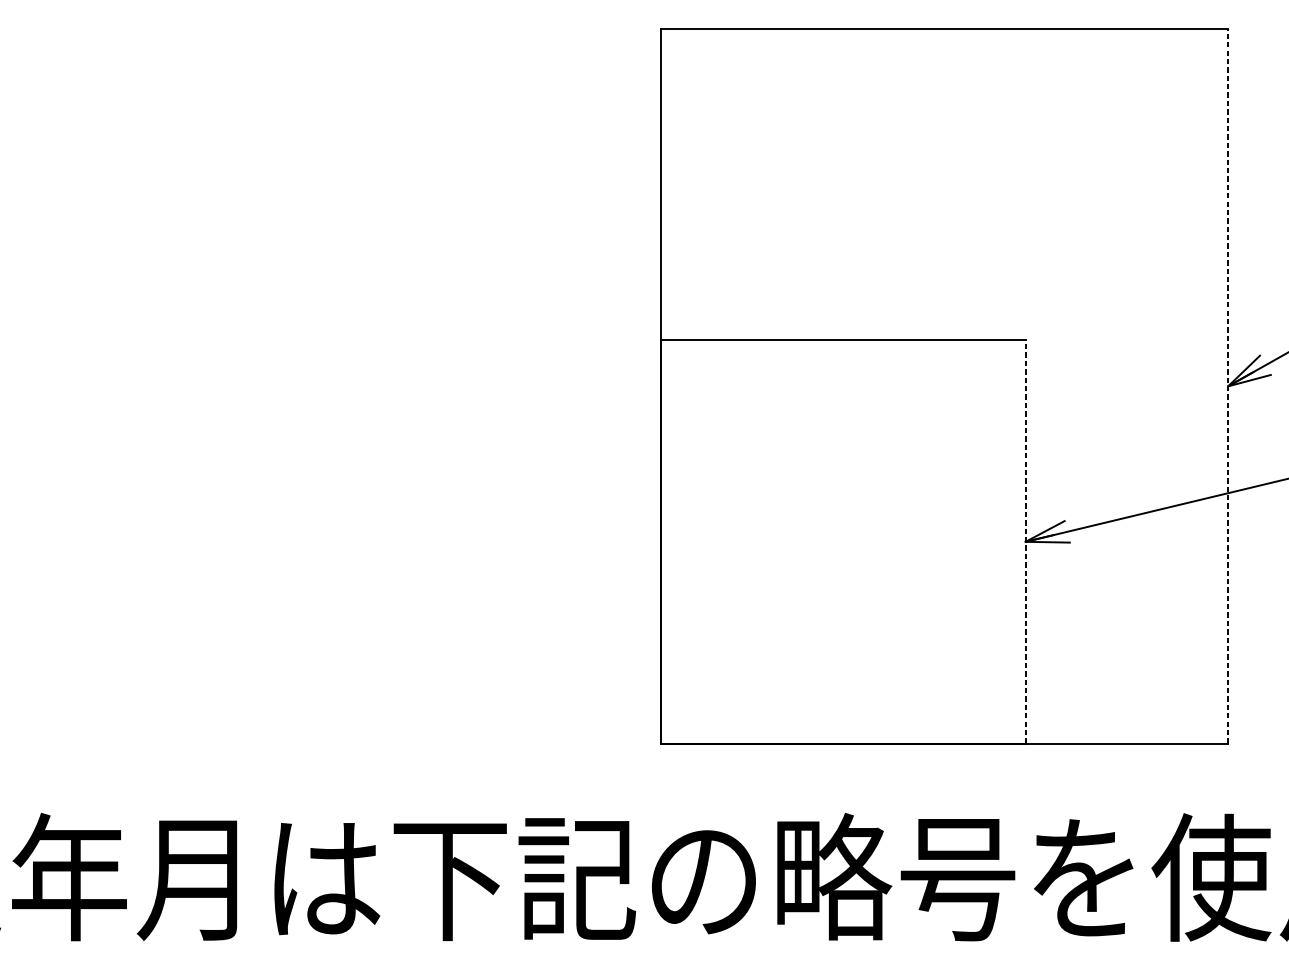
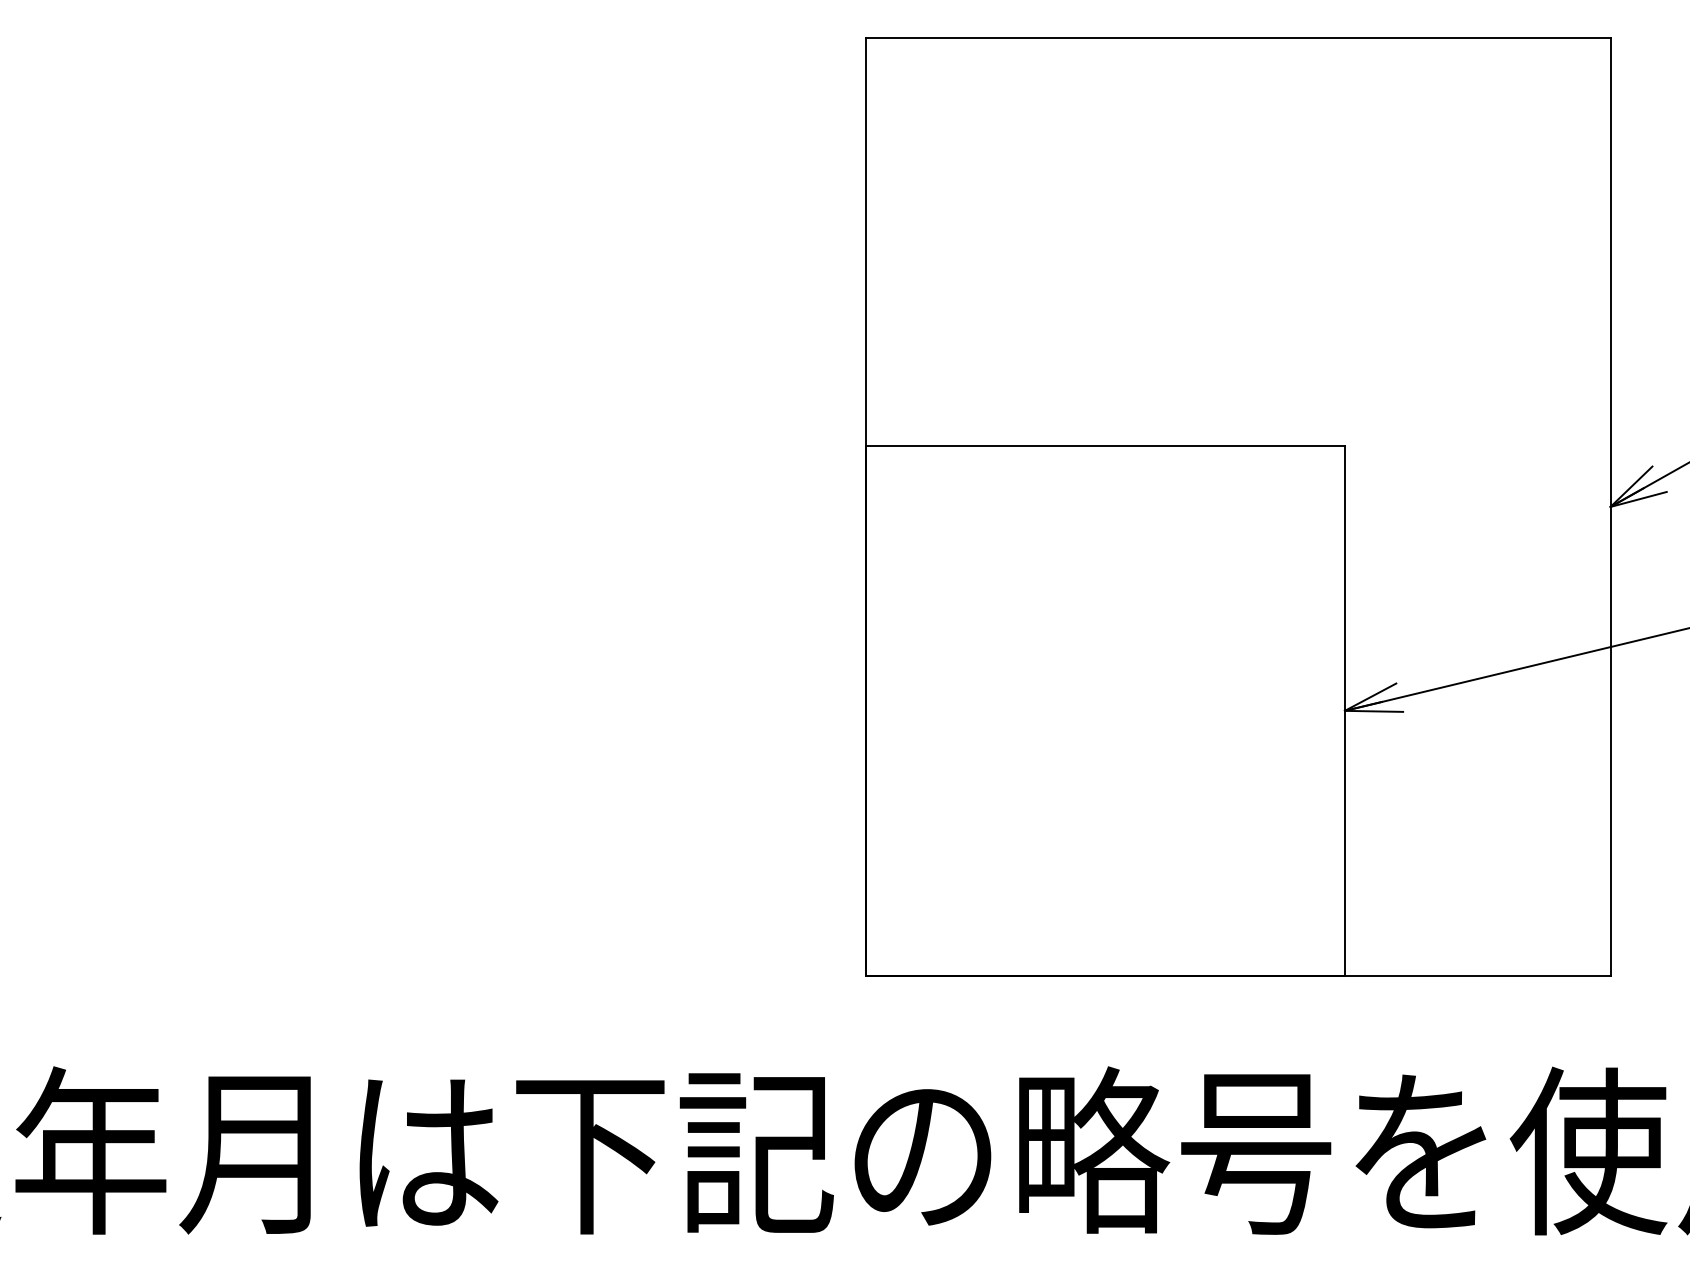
line: (1228, 385) -> (1610, 506), dashed -> solid
line: (1025, 541) -> (1344, 710), dashed -> solid

